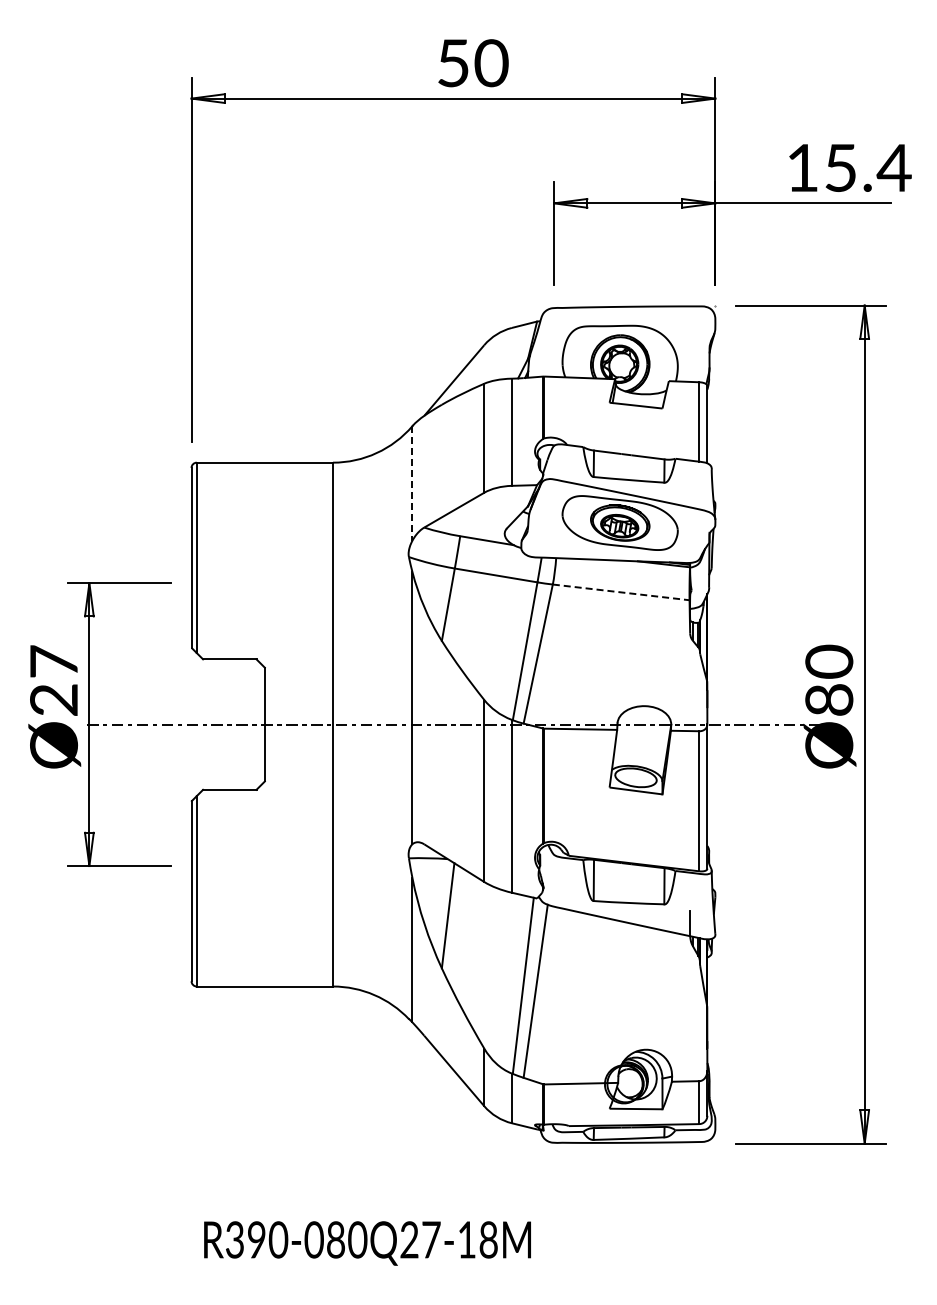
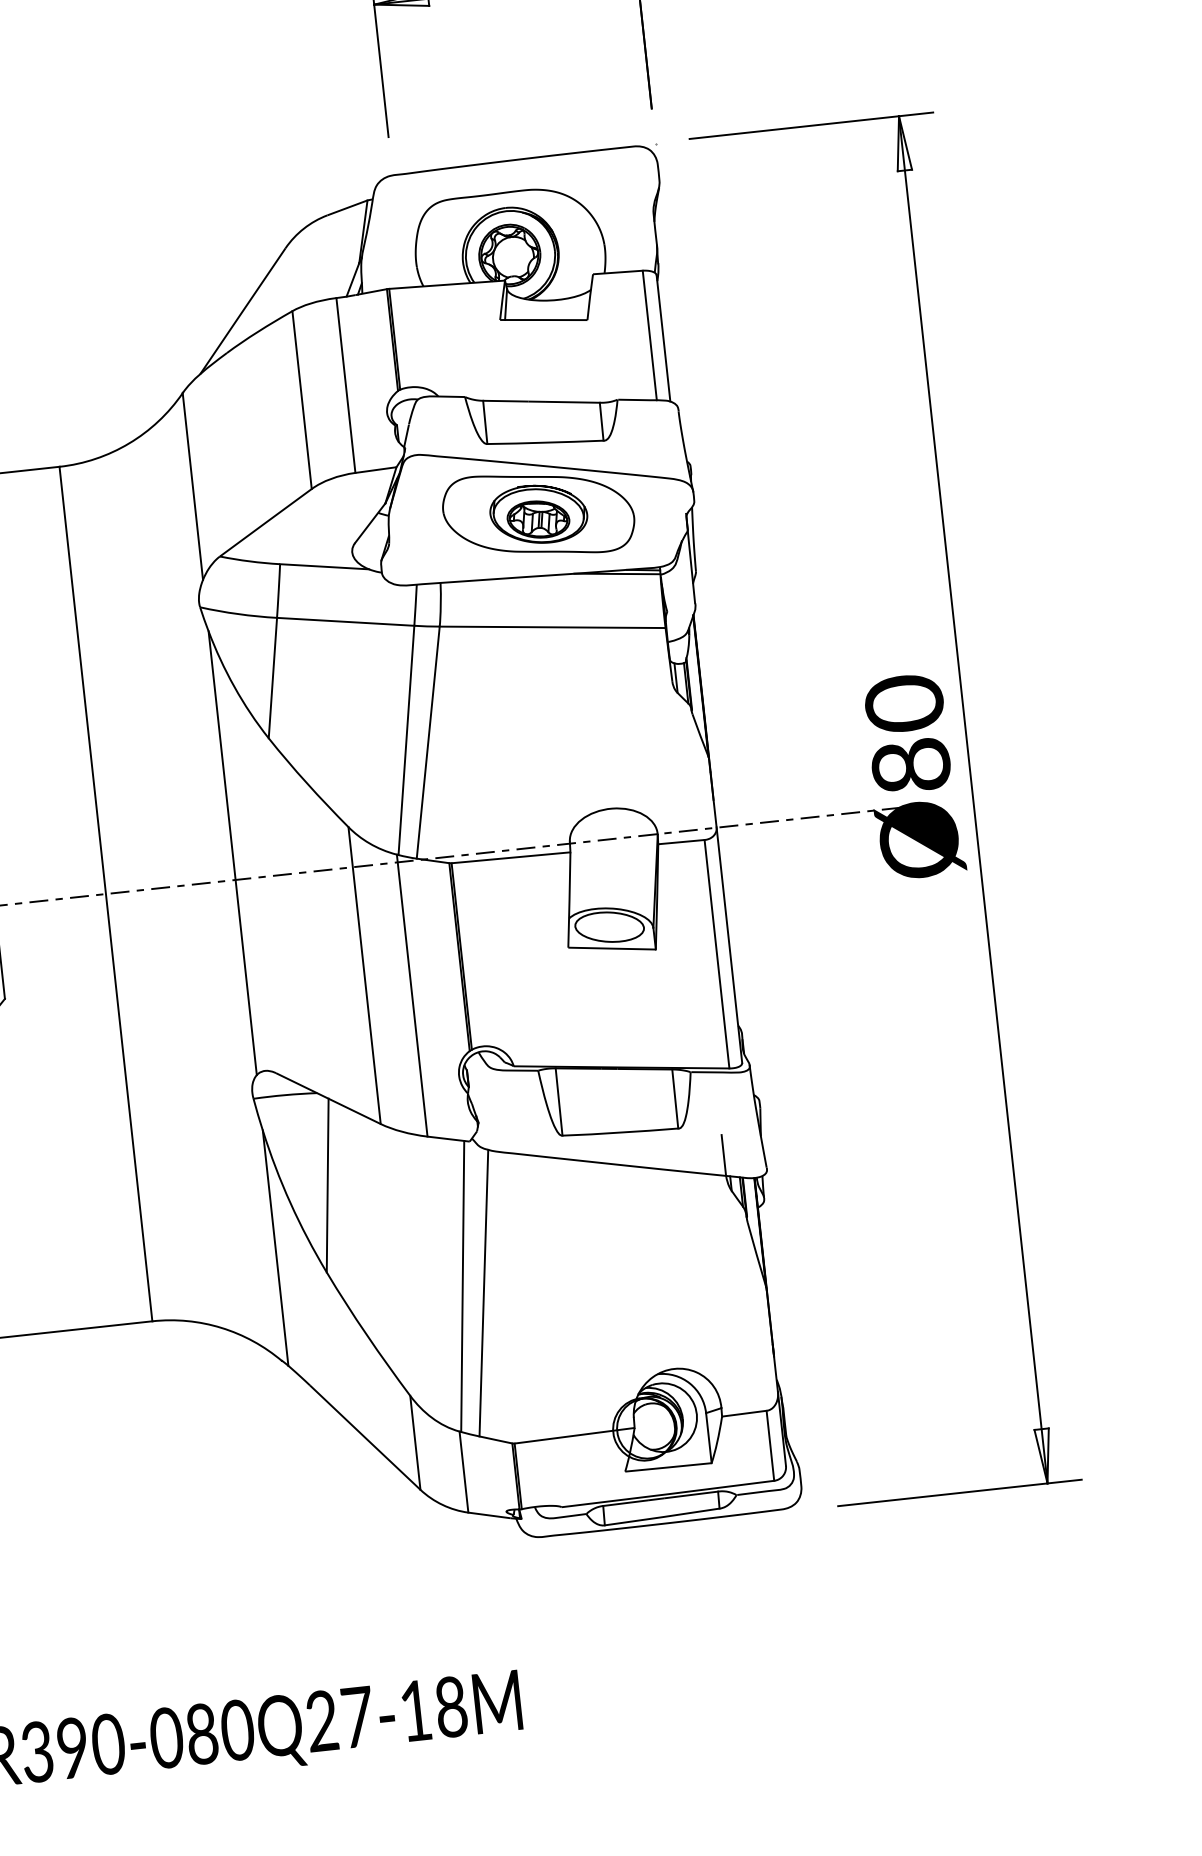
line: (412, 483) -> (192, 486), dashed -> solid
line: (621, 592) -> (553, 627), dashed -> solid

